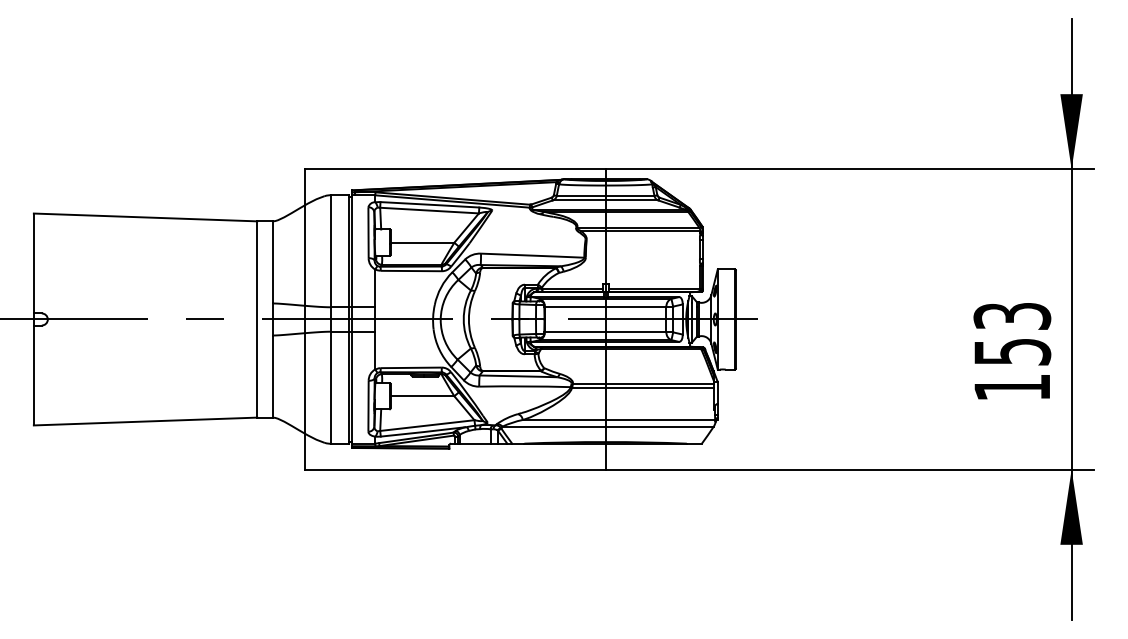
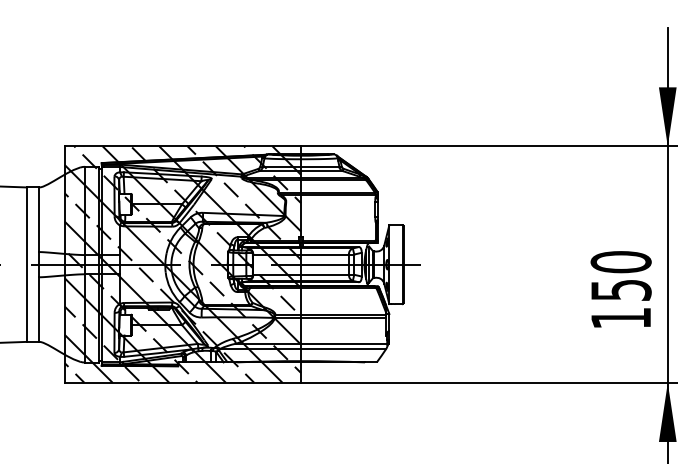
text: (1012, 316) -> (621, 262), 153 -> 150
hatch: (455, 319) -> (182, 264), added

